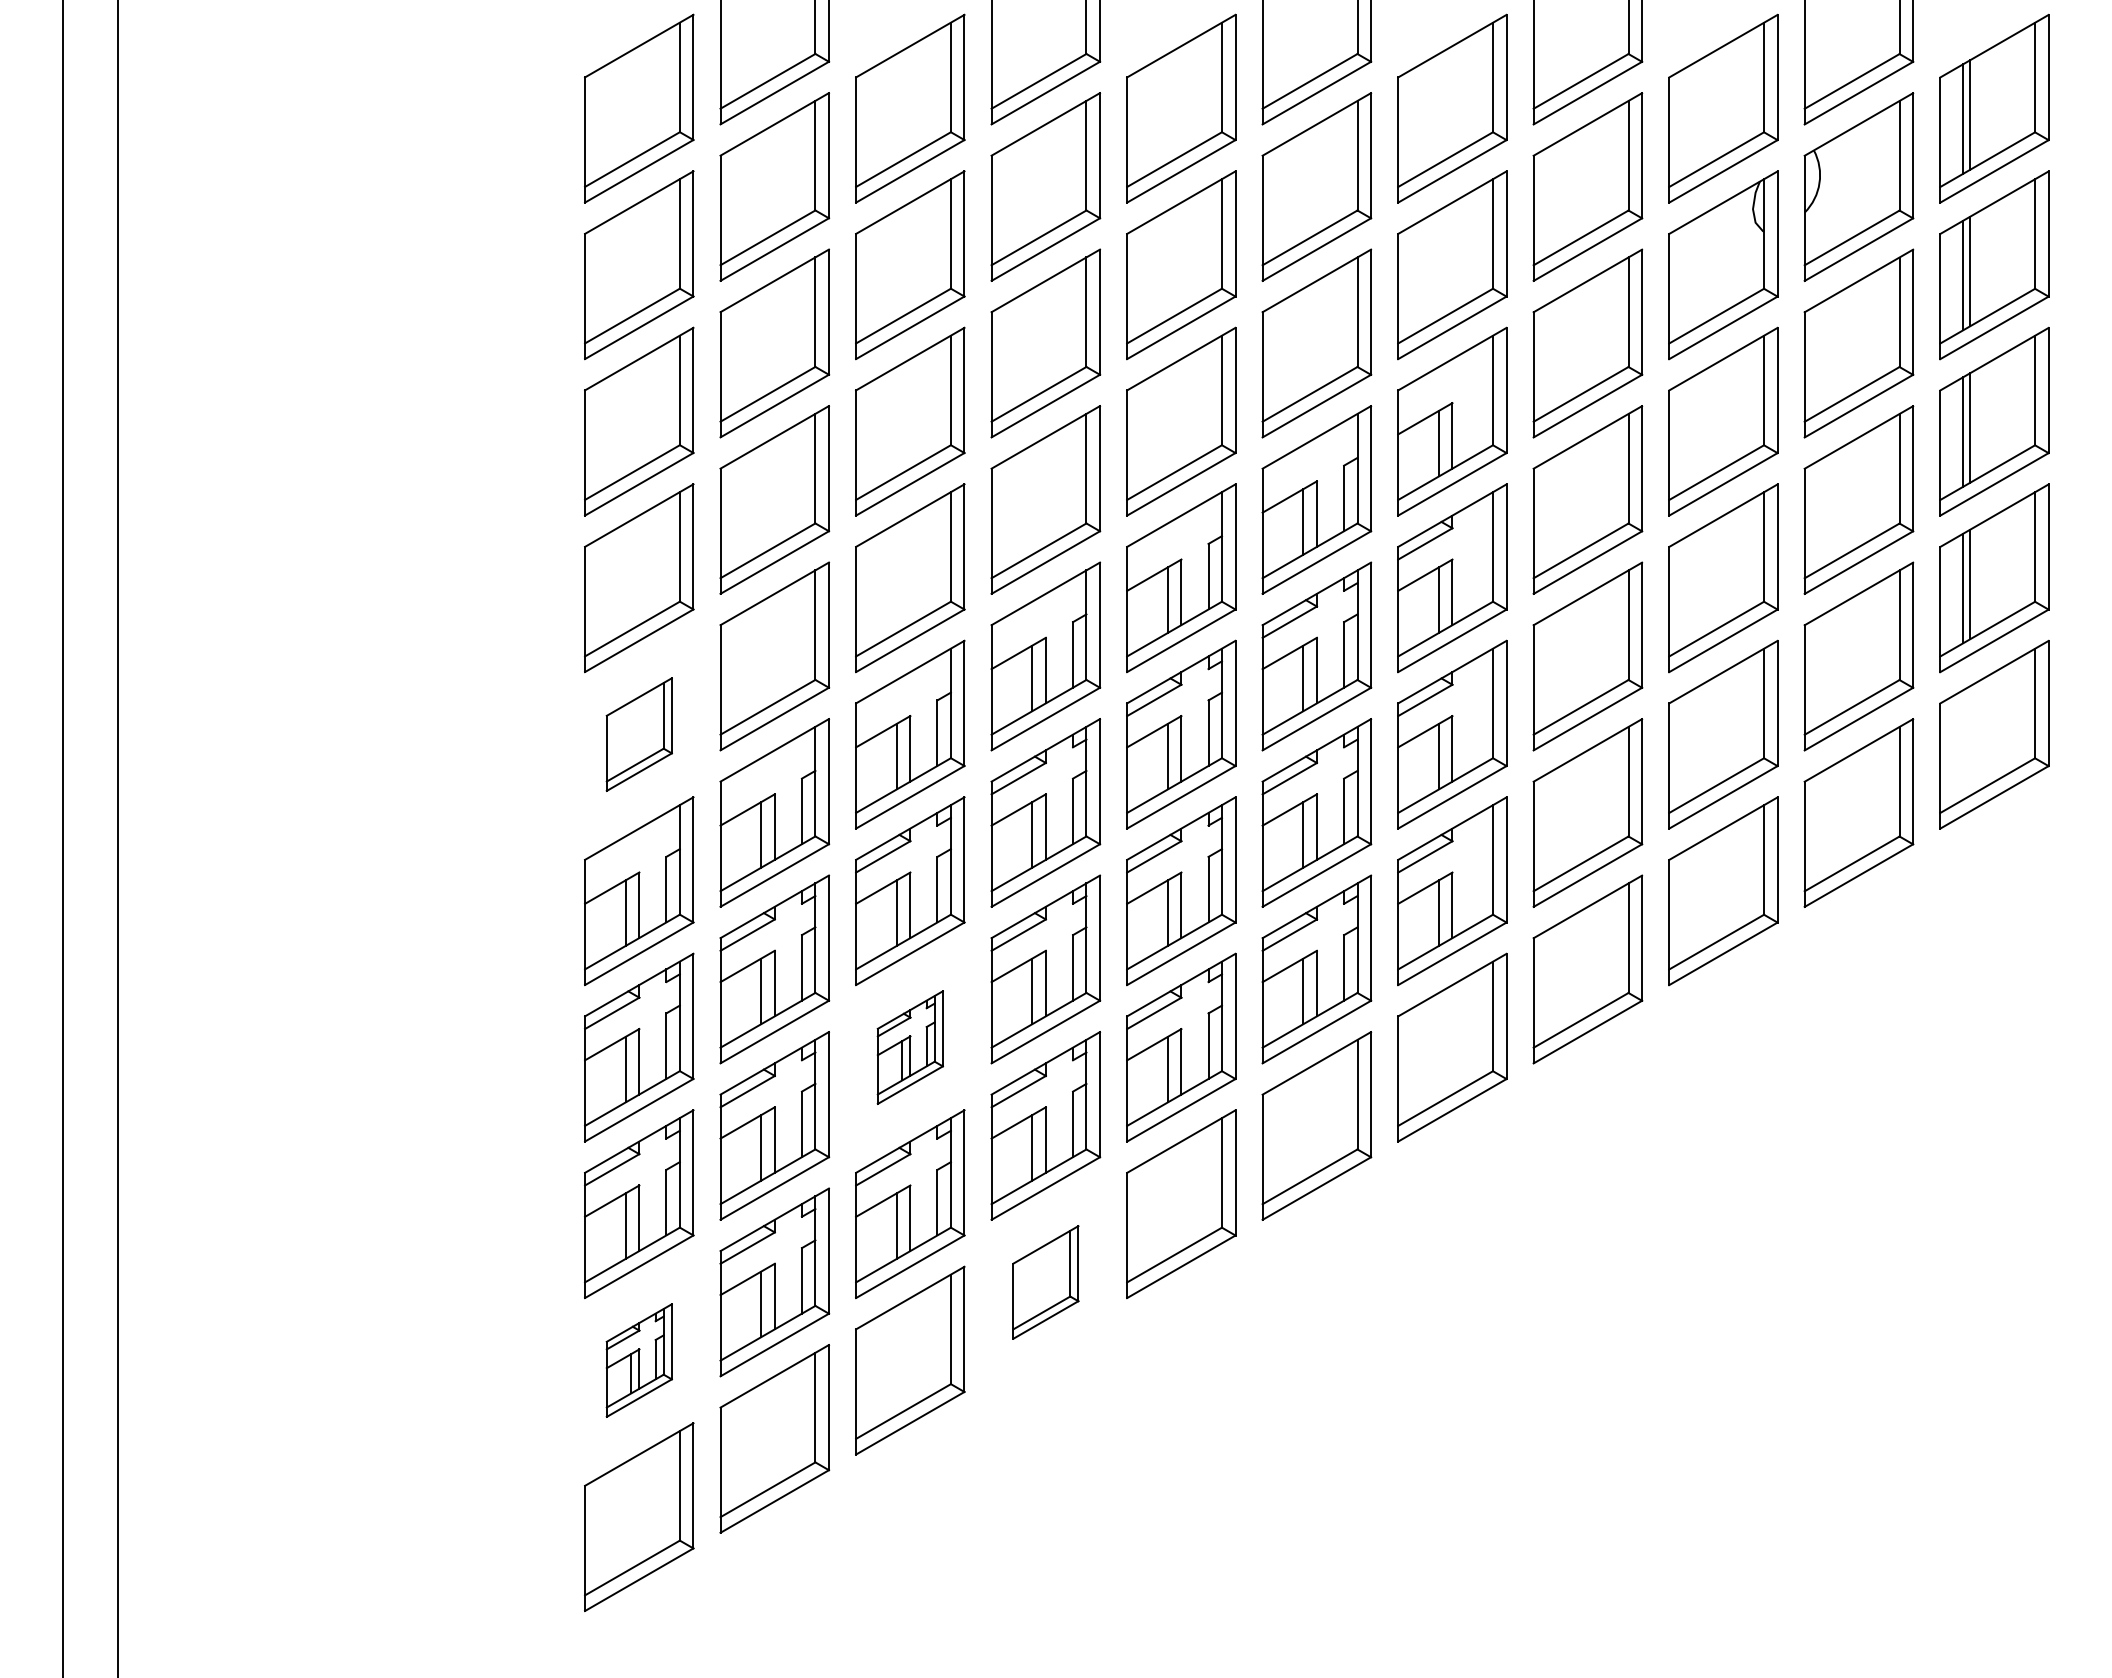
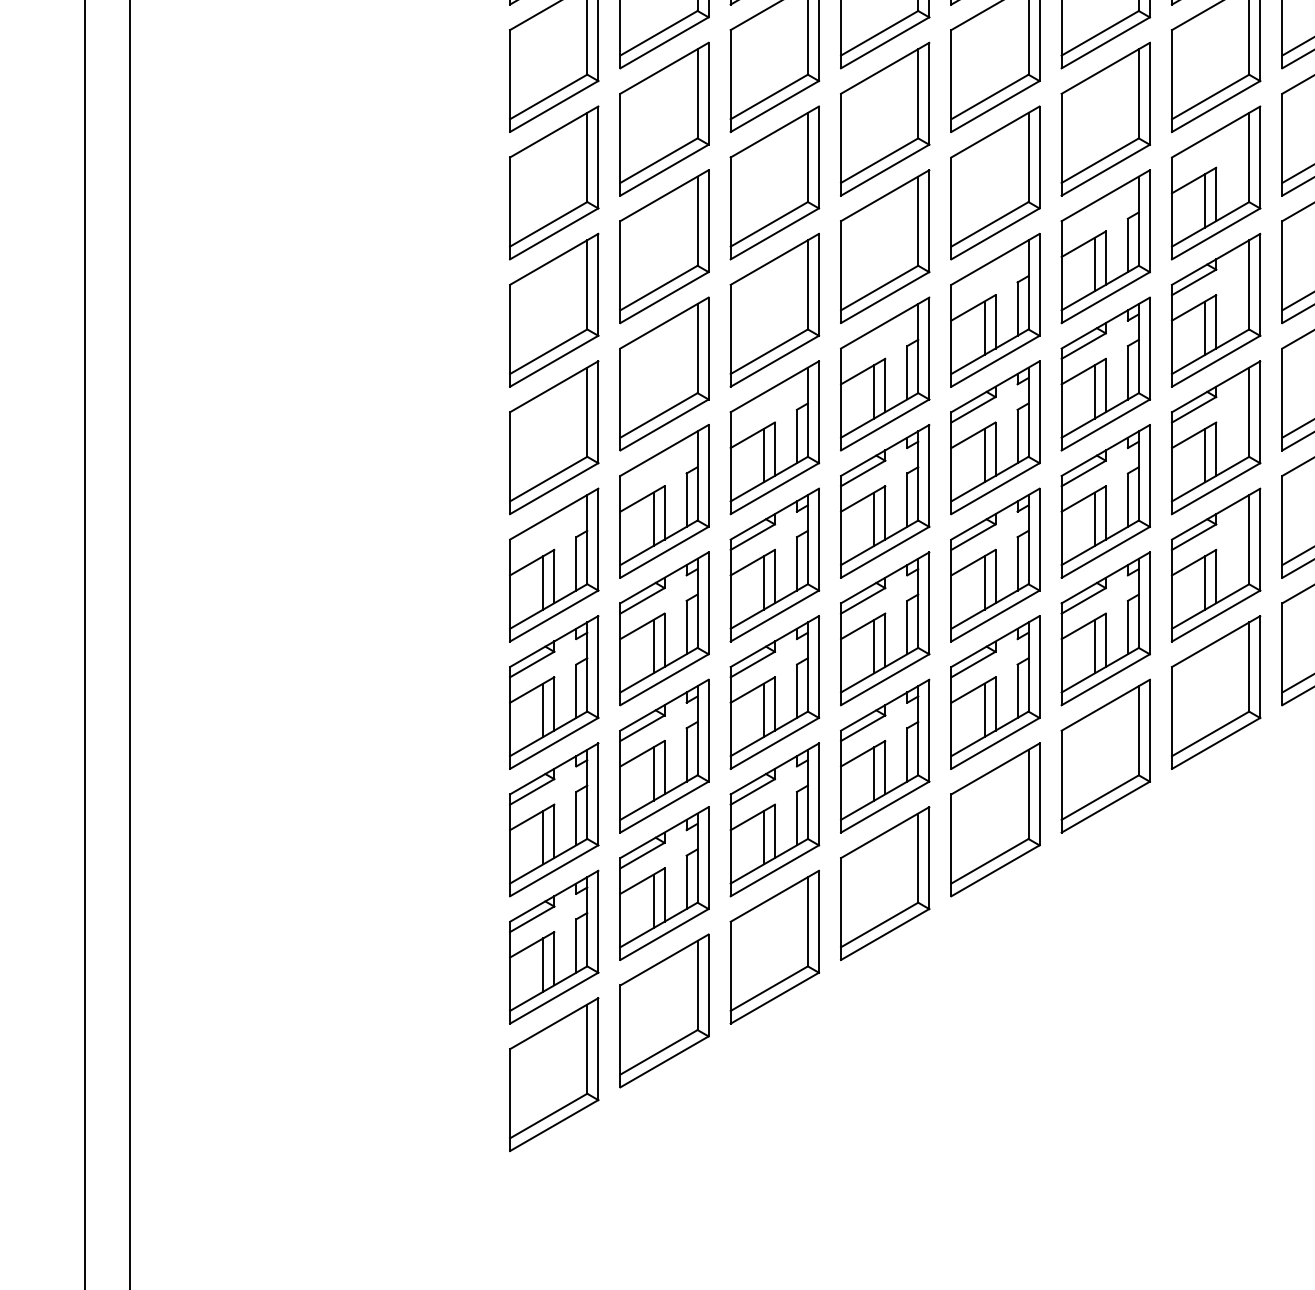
part: (639, 734) -> (554, 437), size x1.67
part: (910, 1047) -> (775, 692), size x1.67
part: (1045, 1282) -> (884, 883), size x1.67
part: (639, 1360) -> (554, 947), size x1.67

